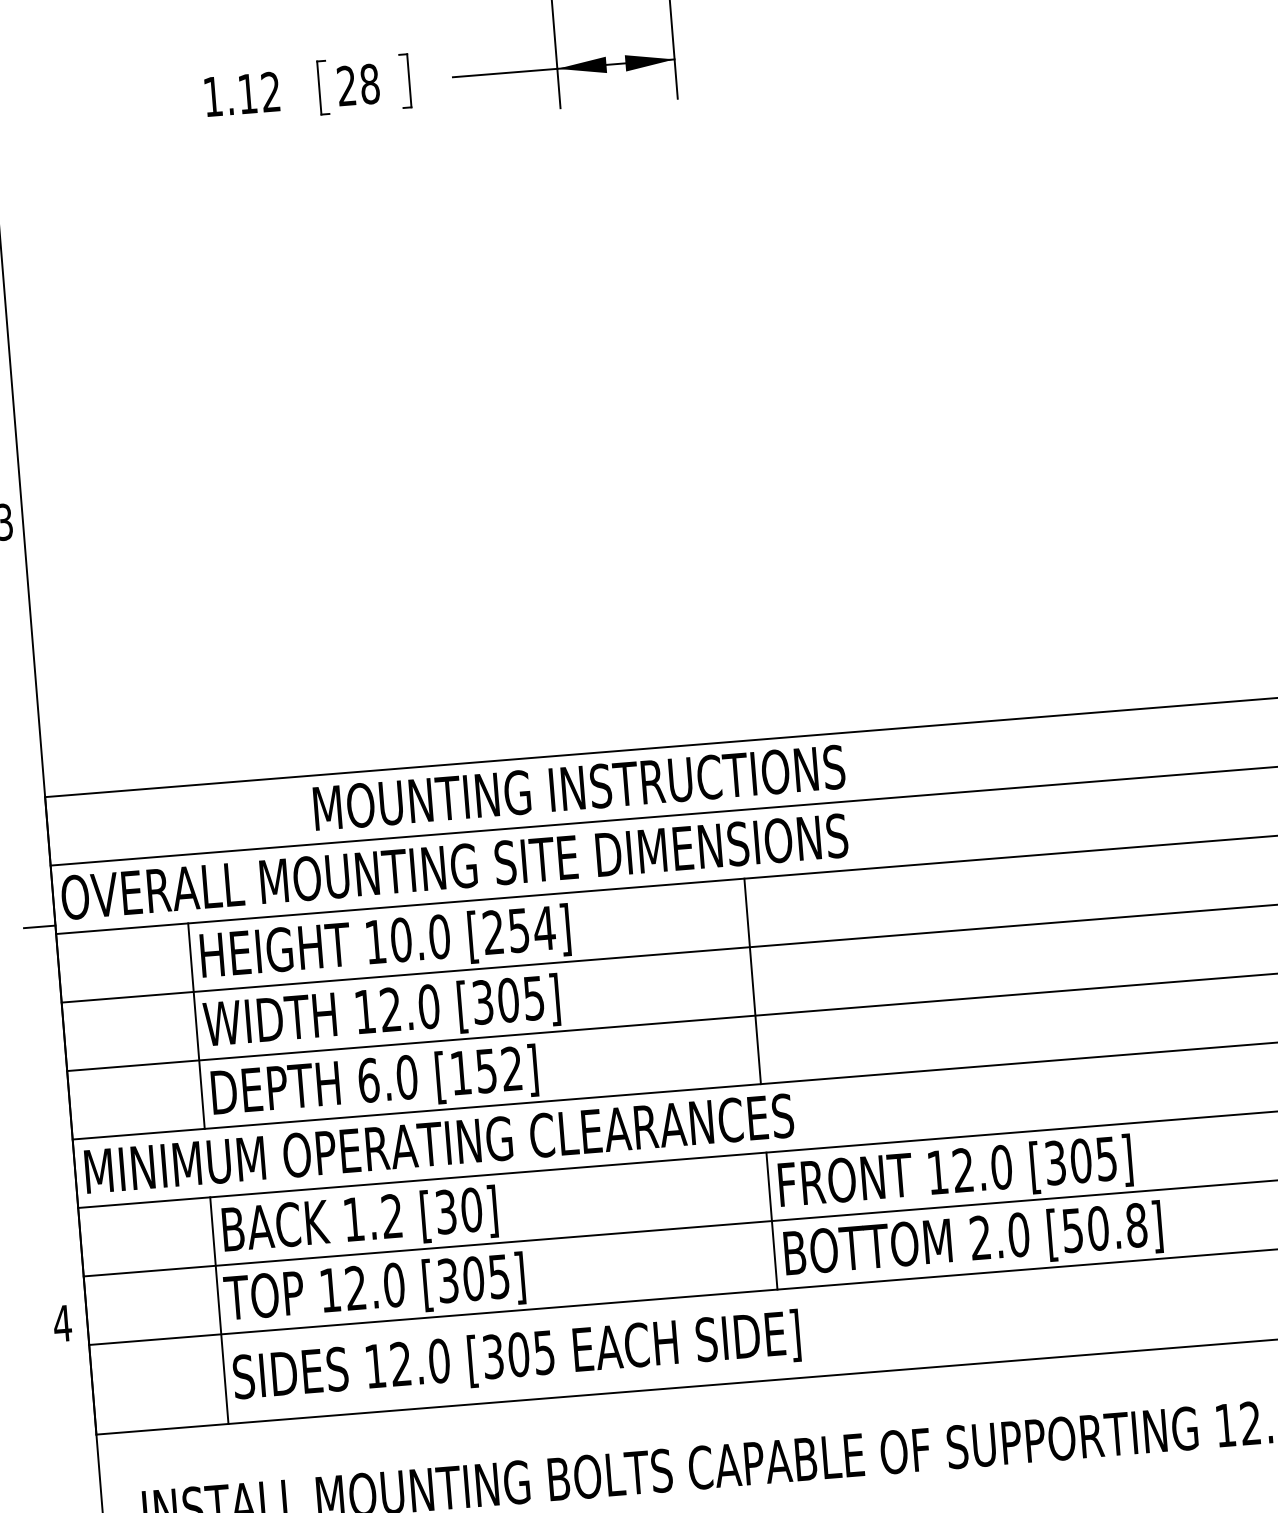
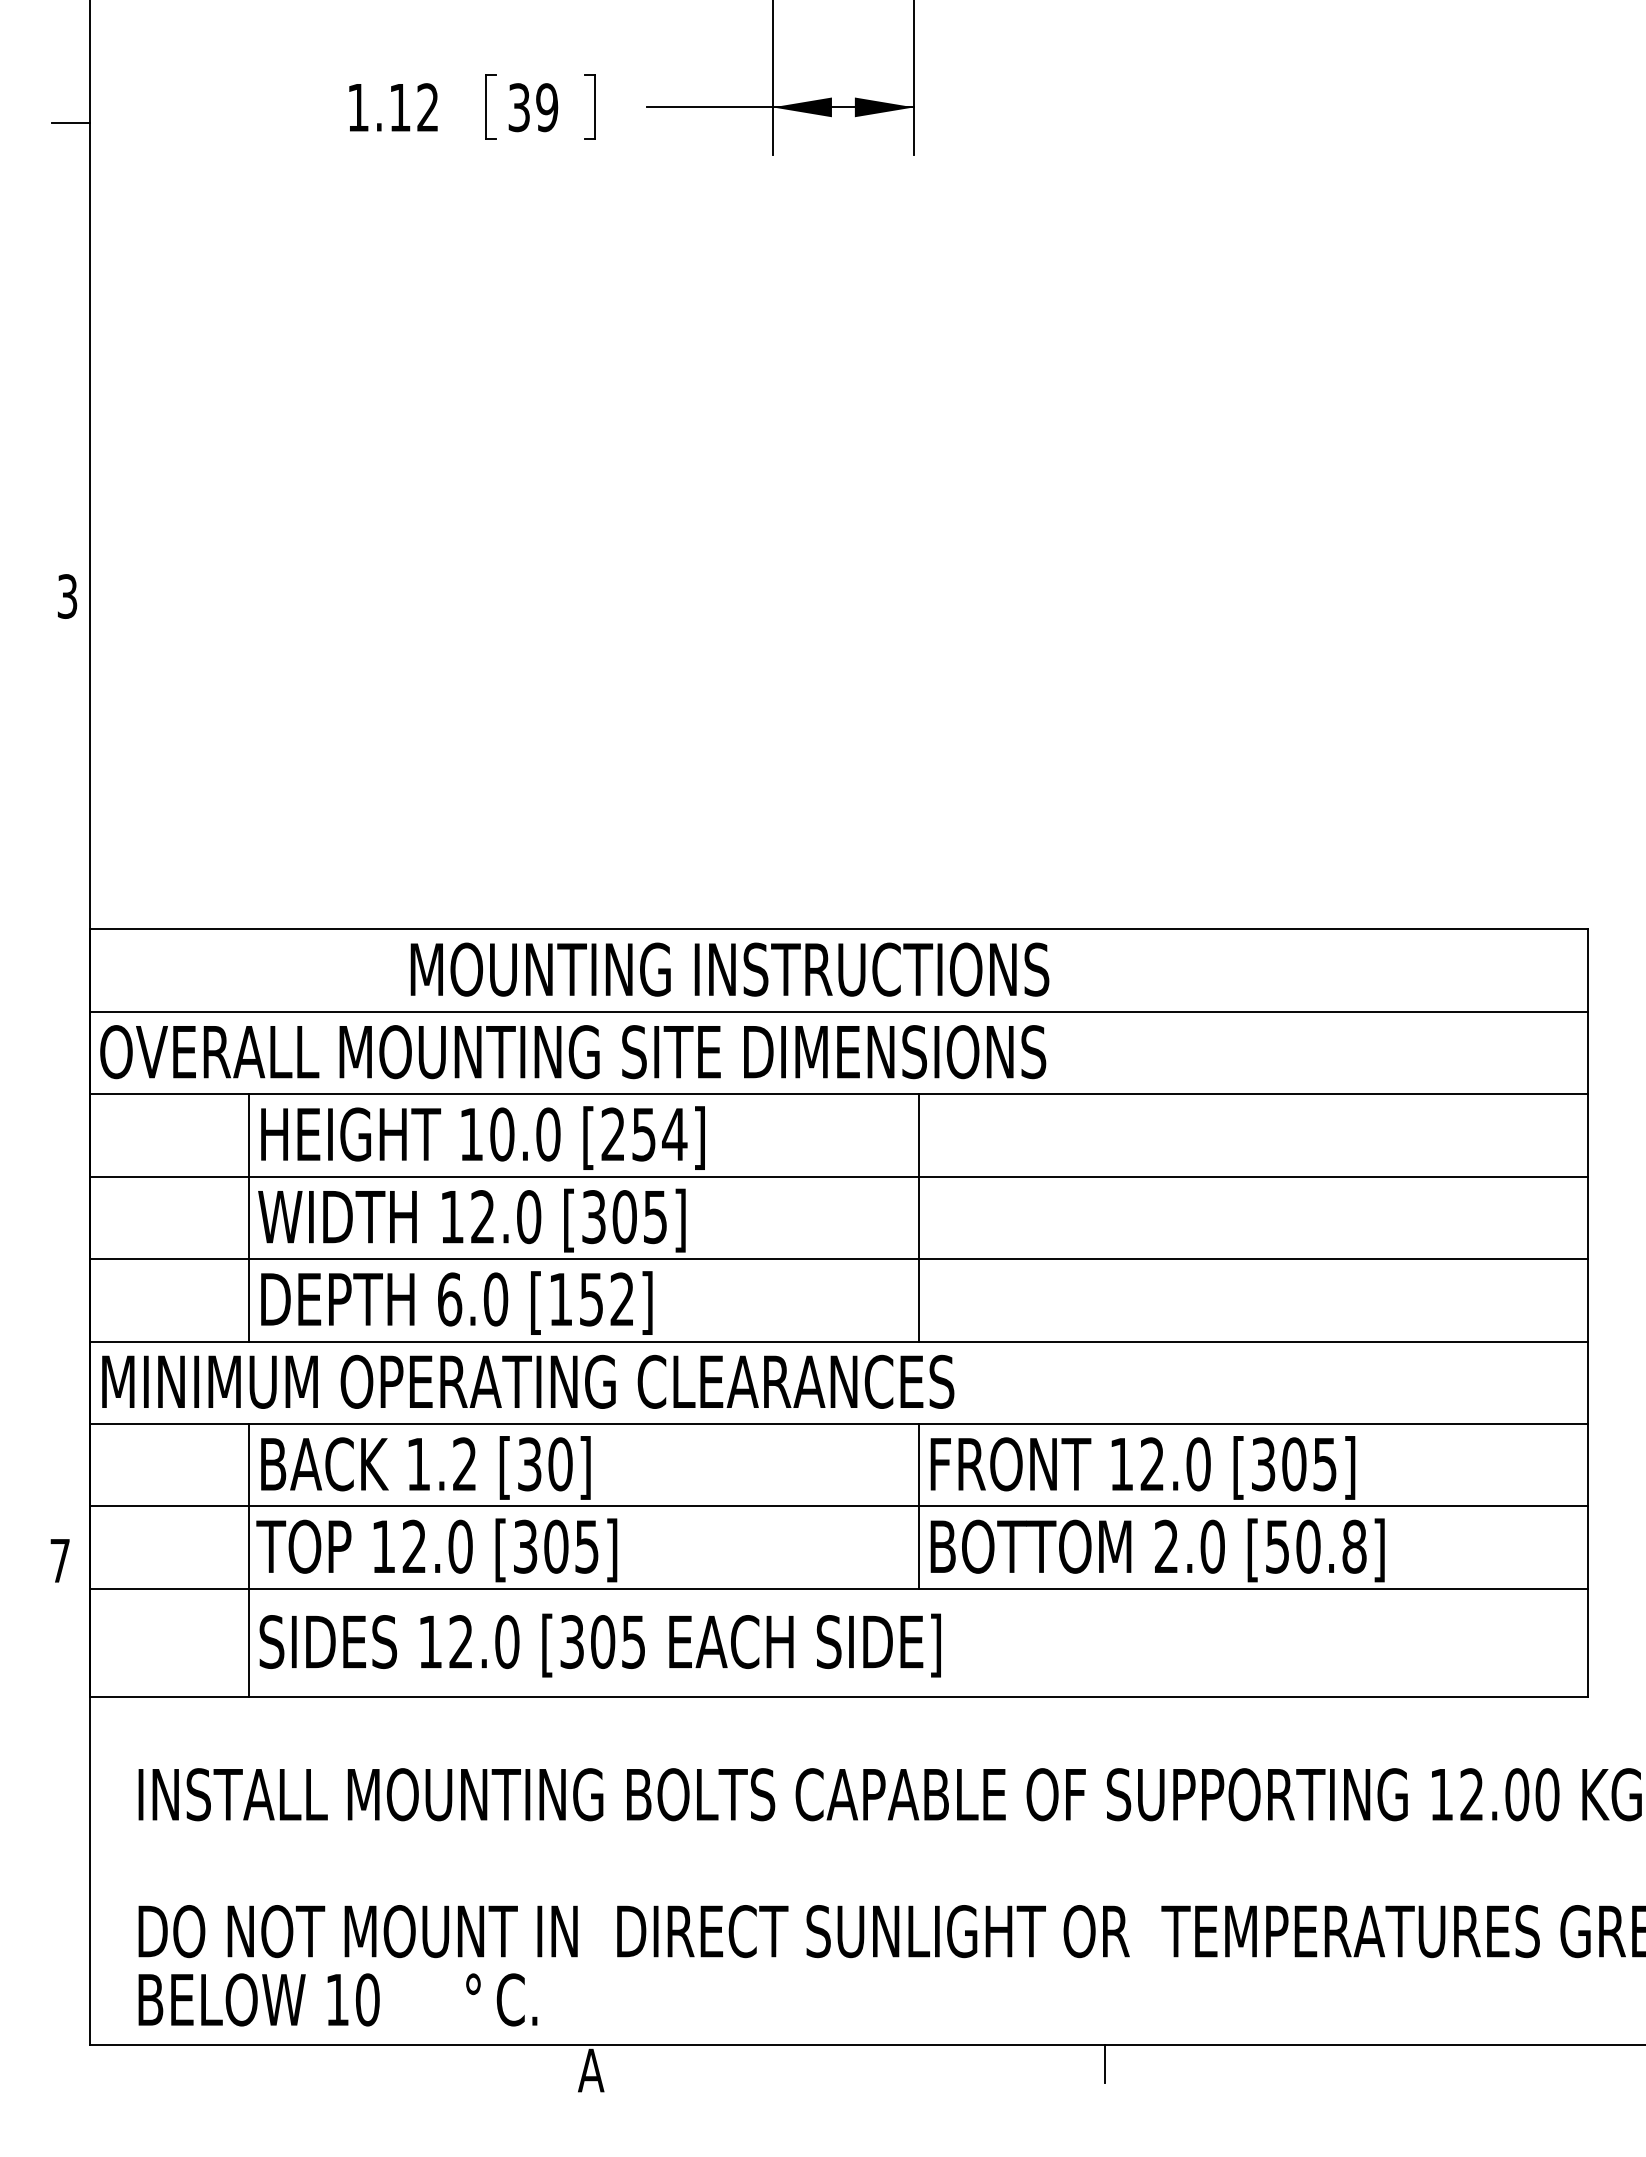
text: (358, 84) -> (533, 107), 28 -> 39
line: (39, 927) -> (70, 1084), removed
text: (62, 1323) -> (59, 1560), 4 -> 7

